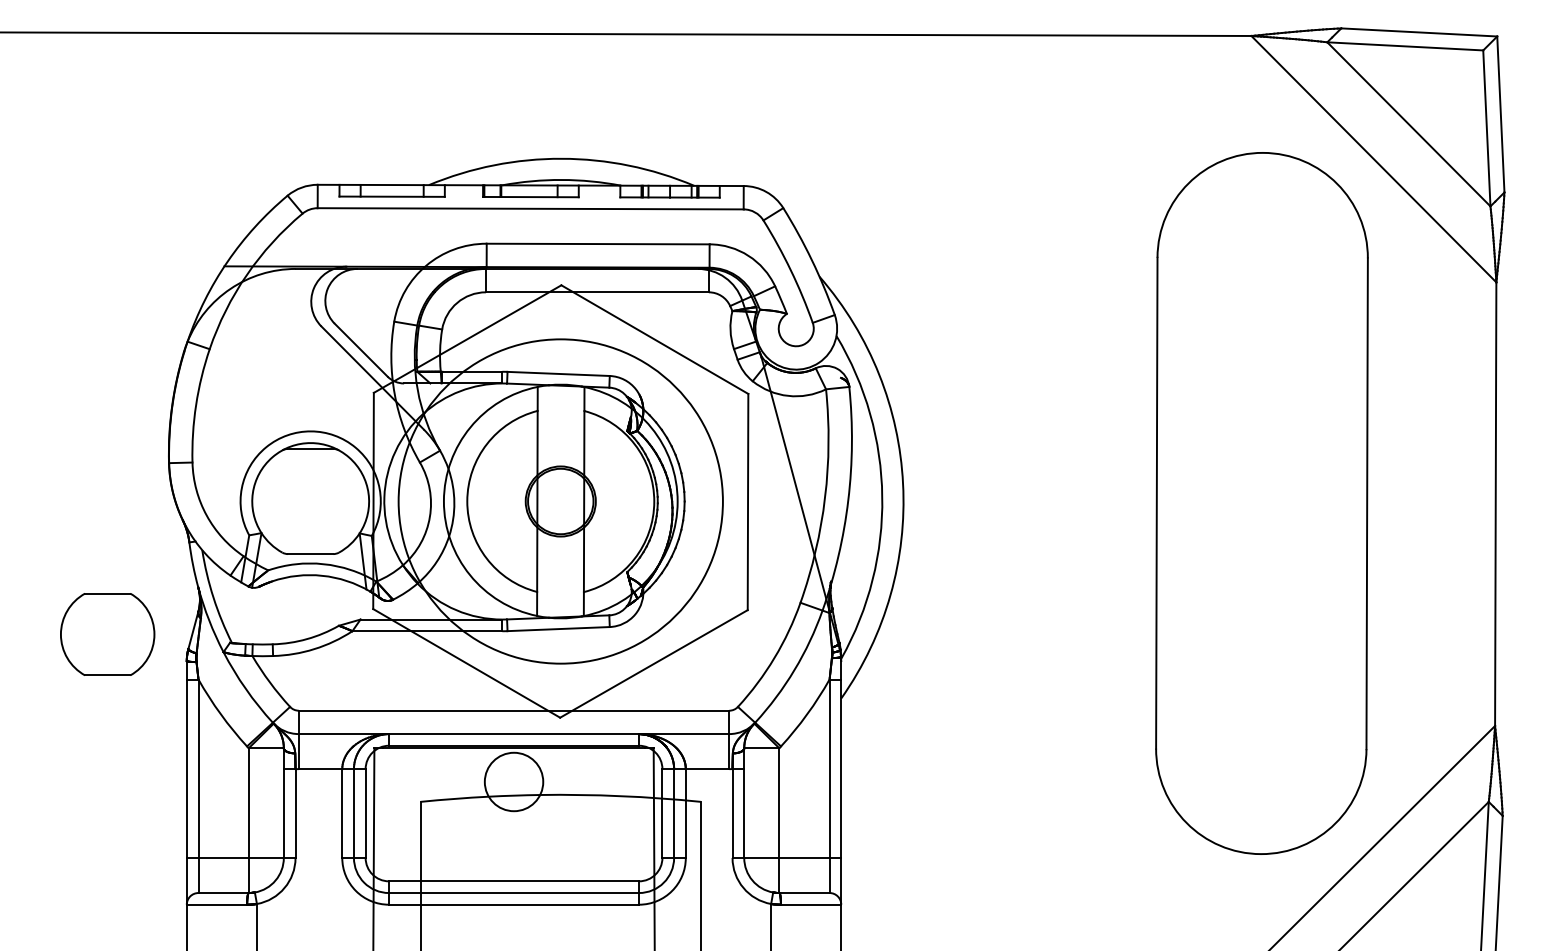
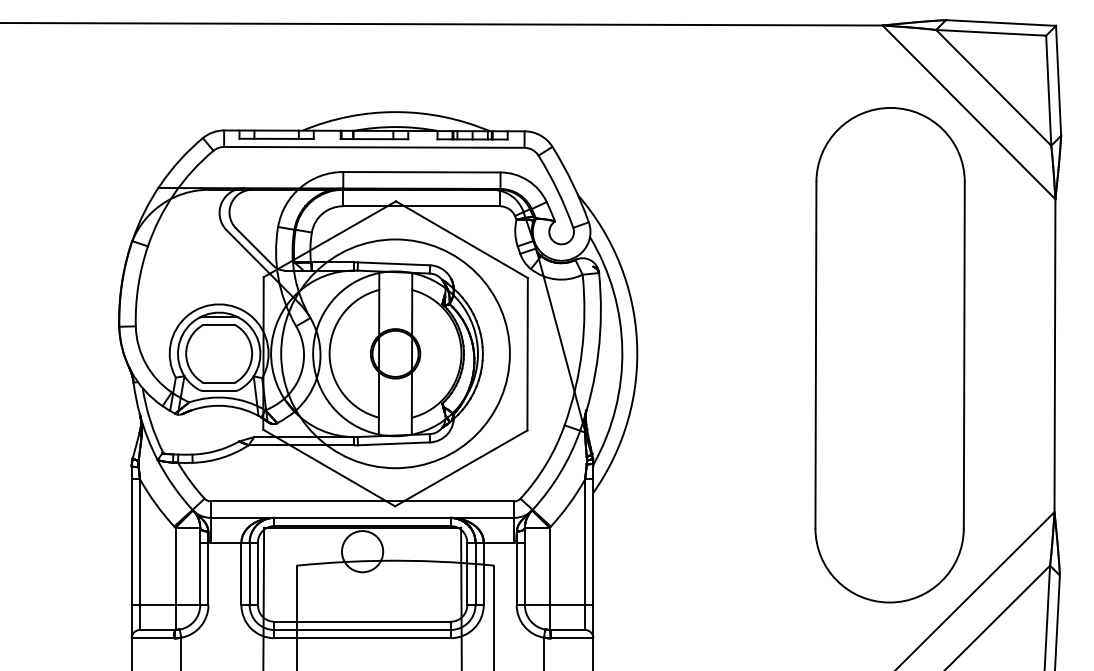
part: (107, 634) -> (219, 353), moved

